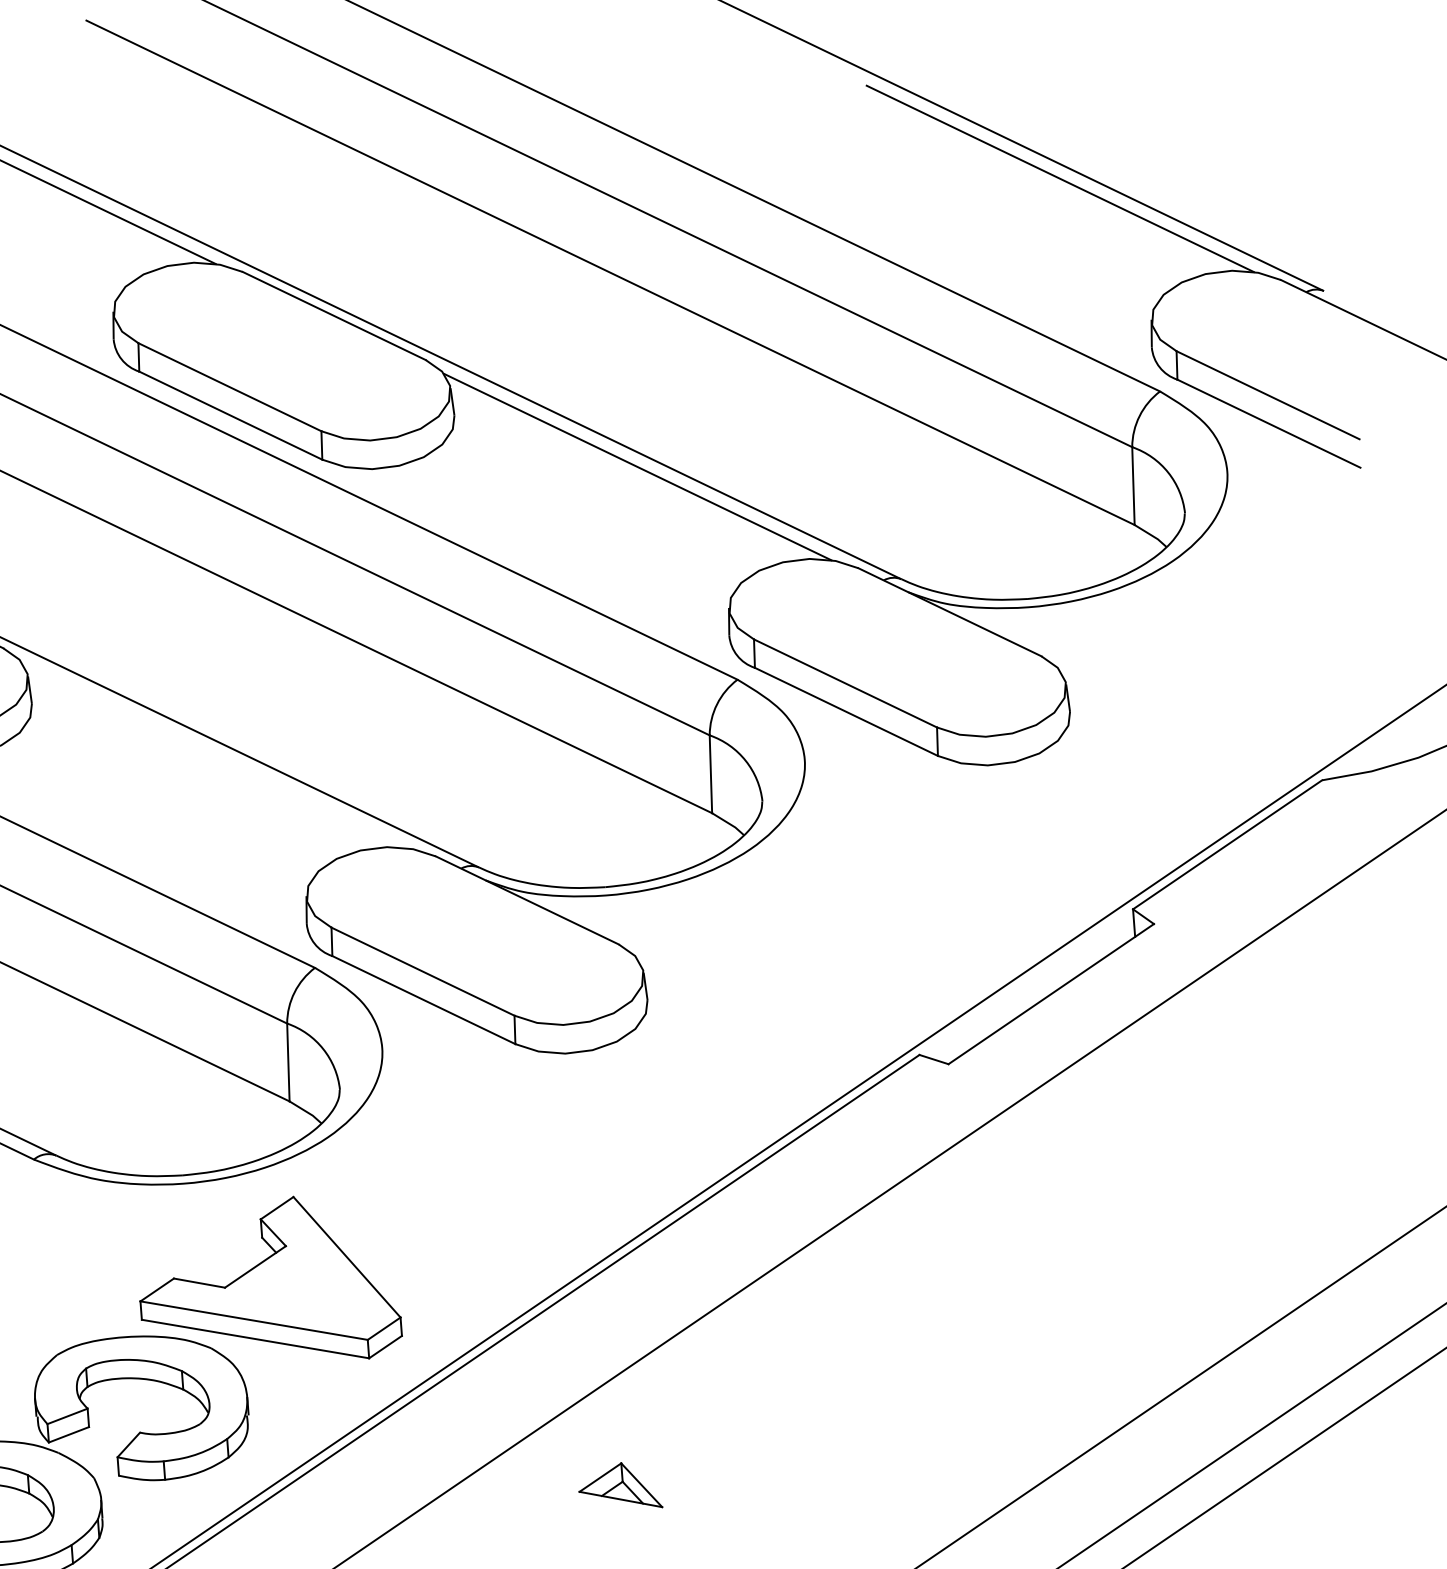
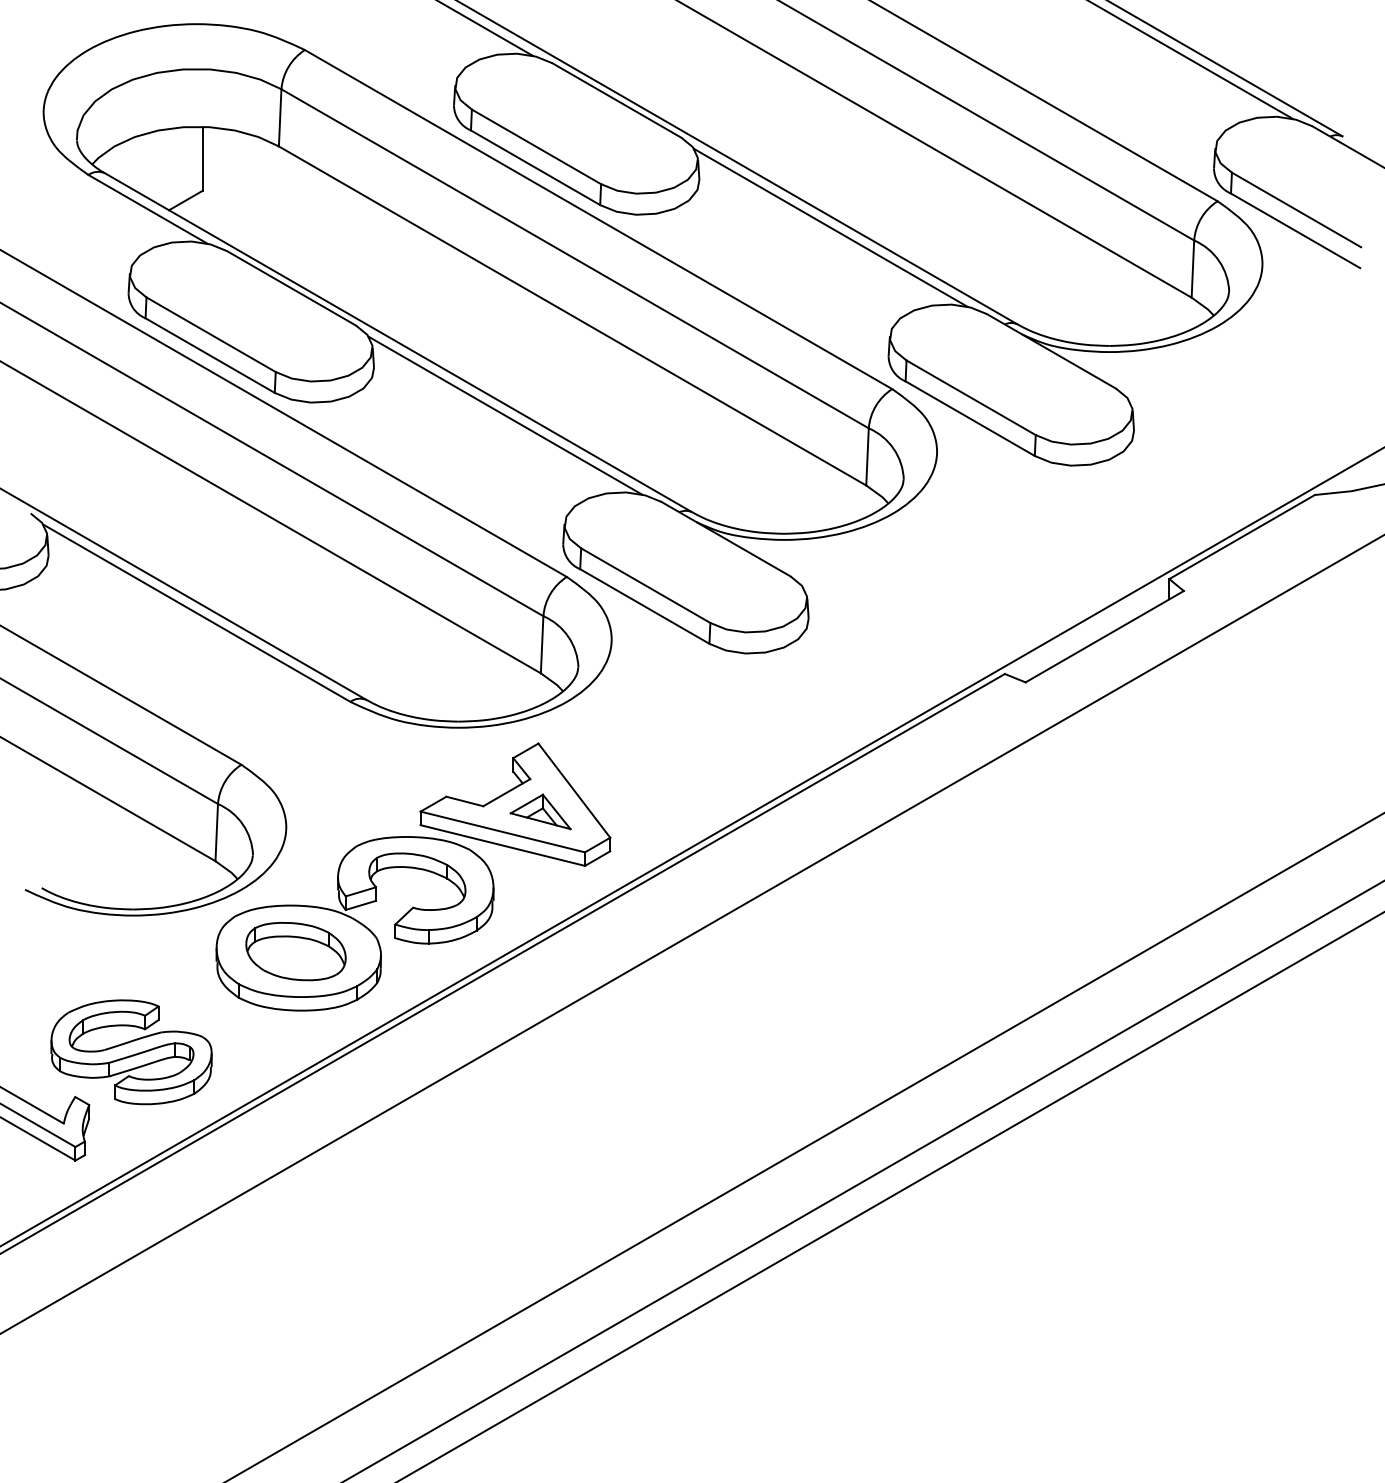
line: (215, 755) -> (505, 415), added
part: (619, 1486) -> (540, 811), moved

